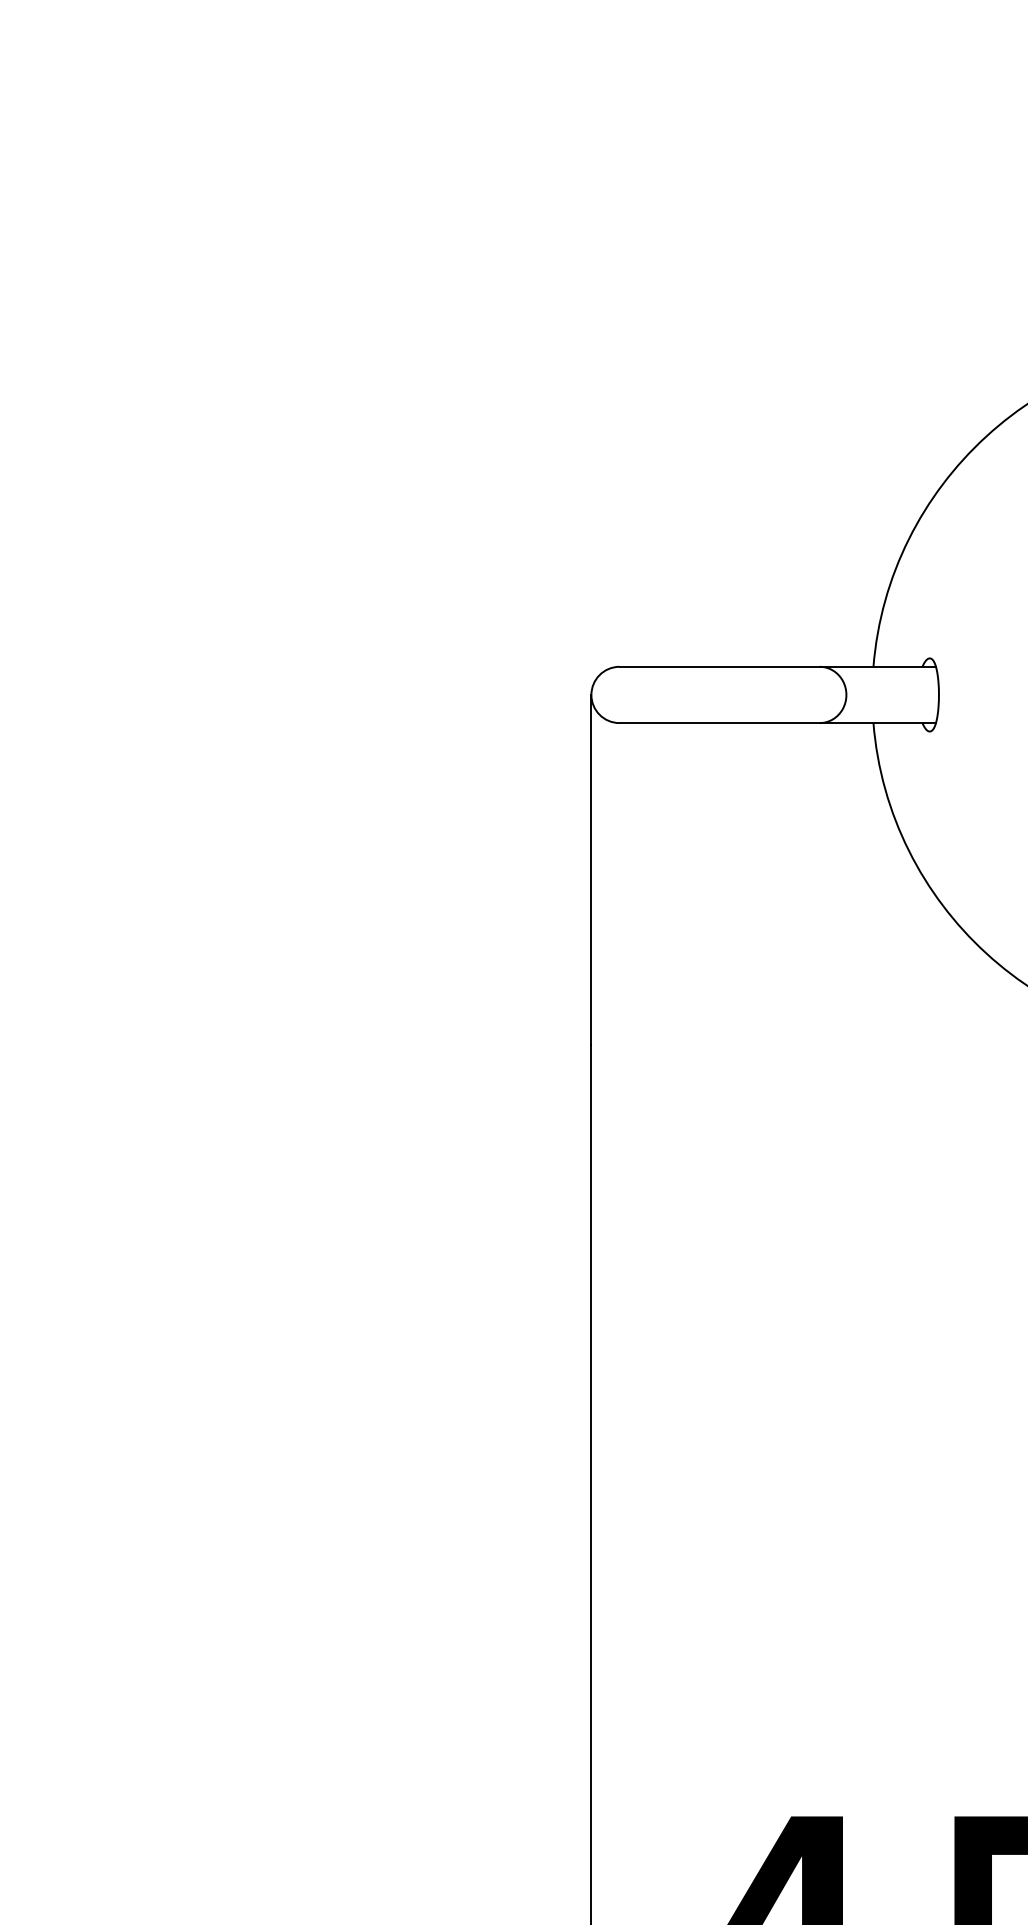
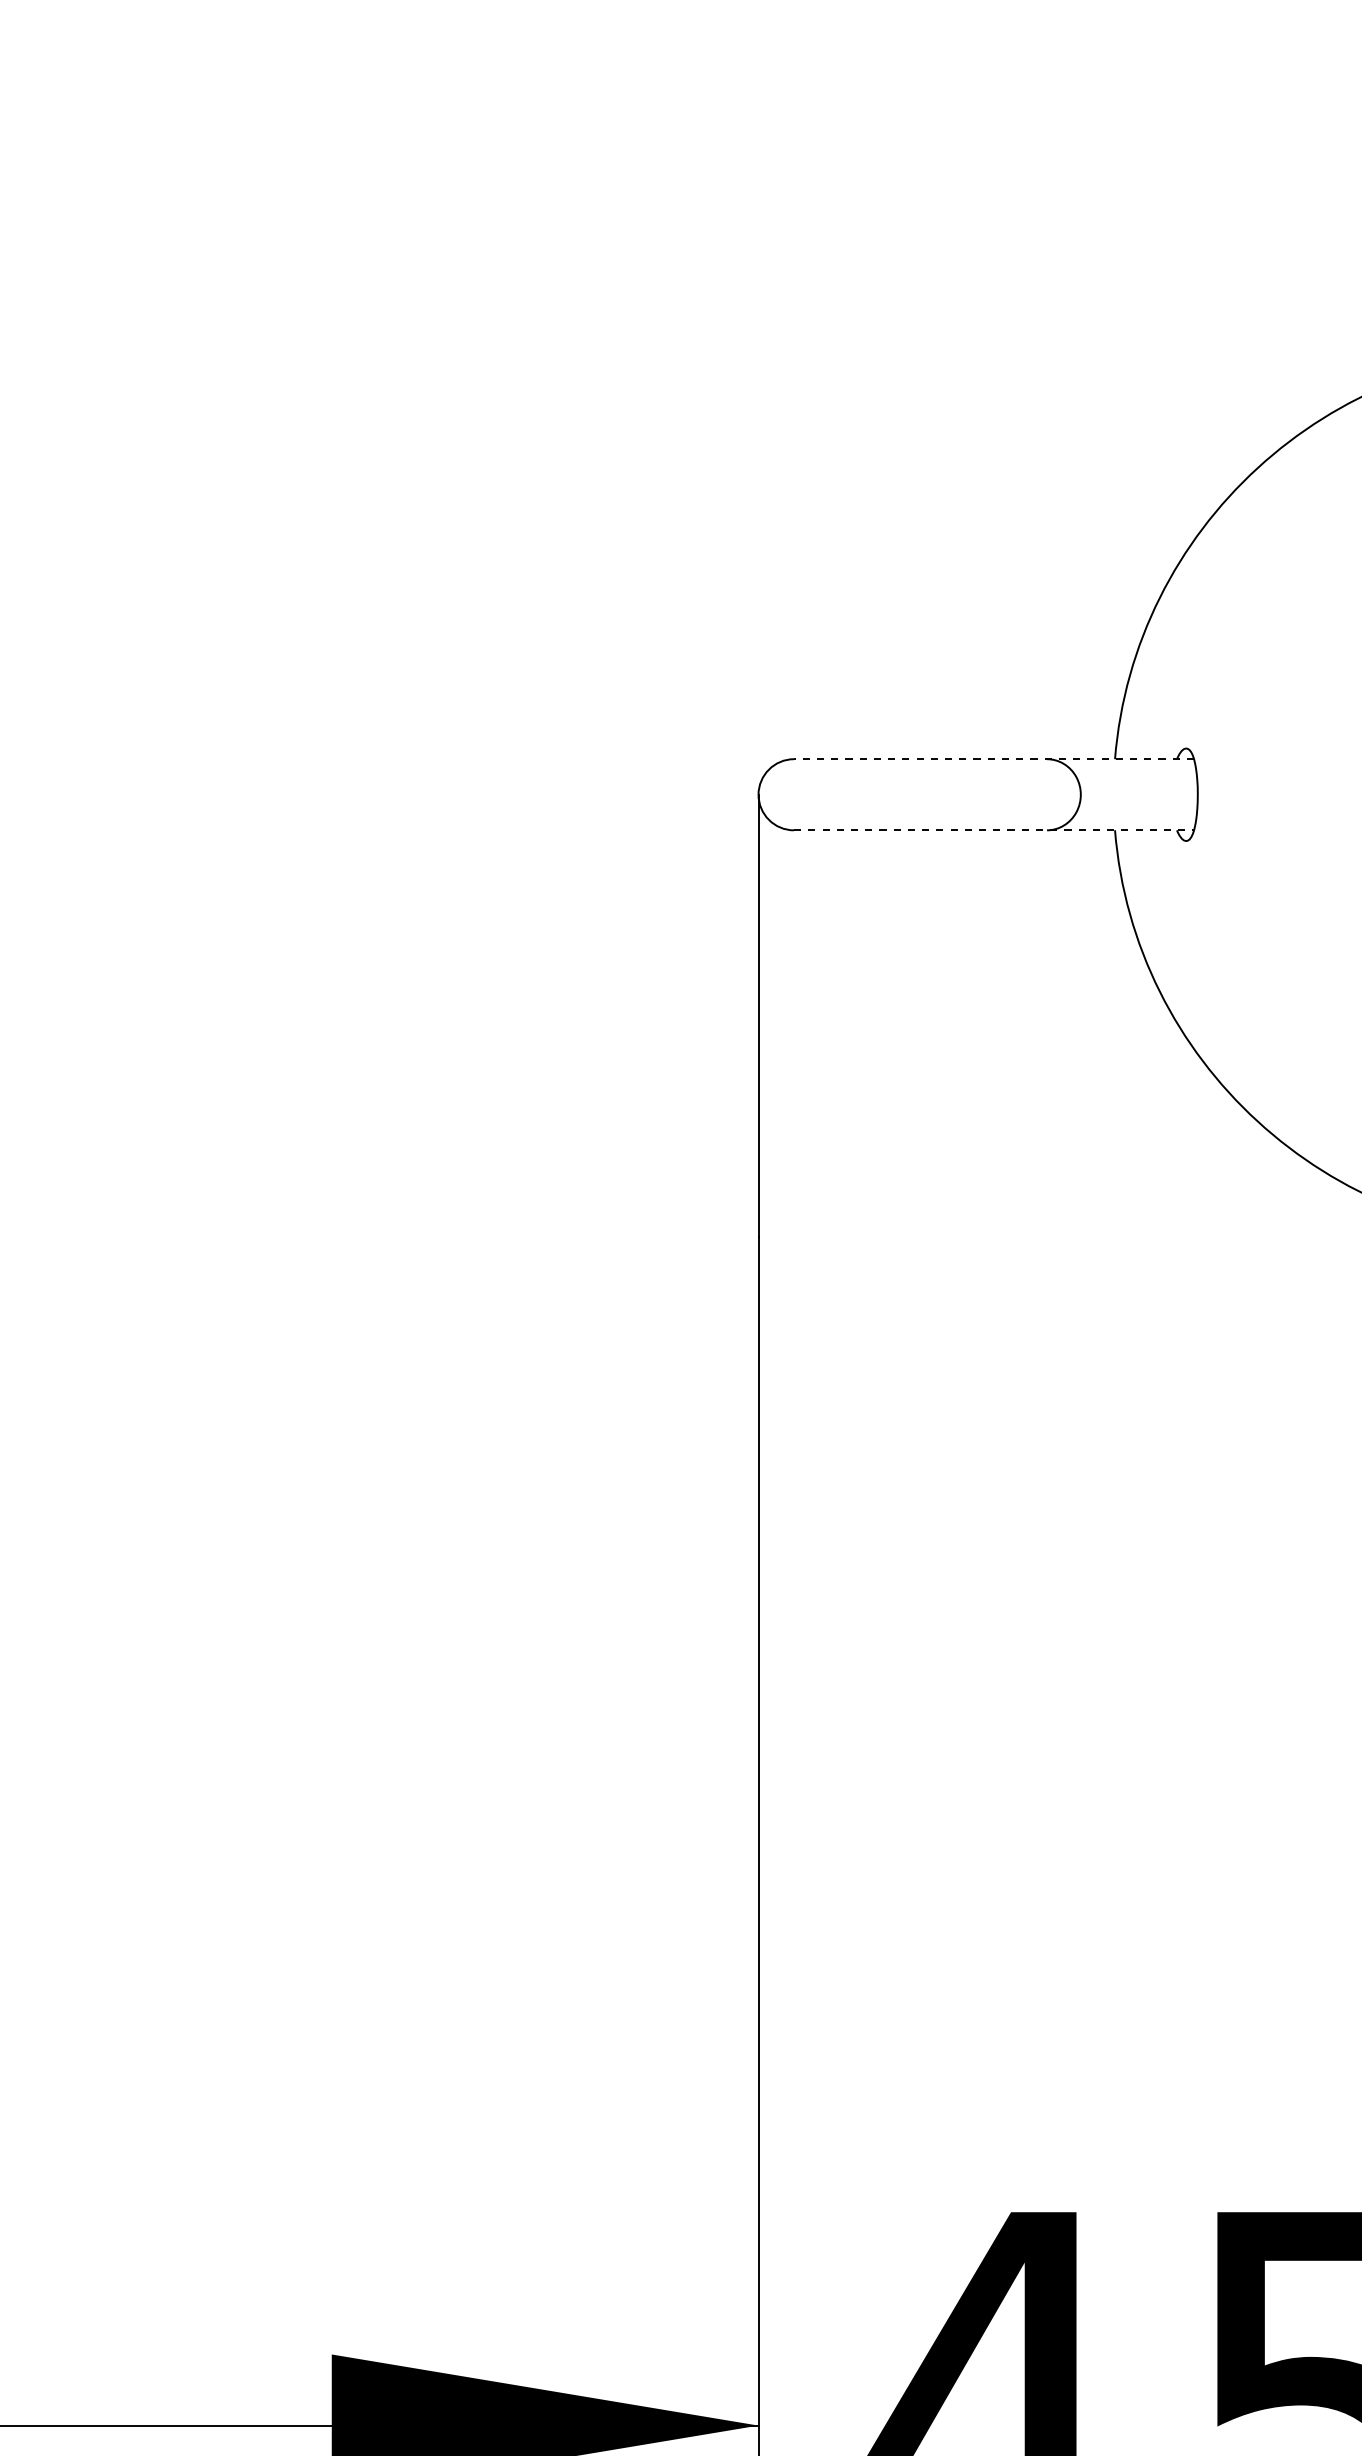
line: (778, 667) -> (994, 759), solid -> dashed
line: (778, 723) -> (994, 830), solid -> dashed

